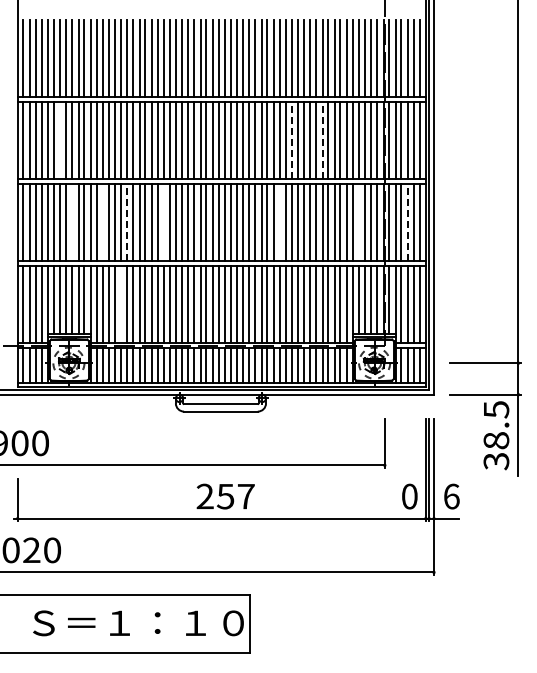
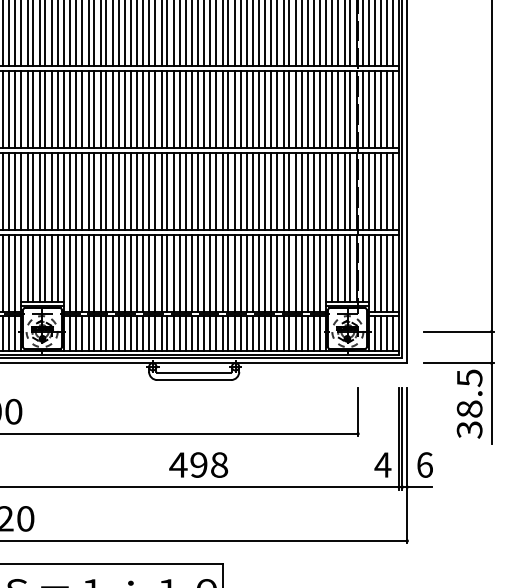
line: (60, 140) -> (33, 108), added
line: (291, 140) -> (264, 108), dashed -> solid
line: (322, 140) -> (295, 108), dashed -> solid
line: (72, 222) -> (45, 190), added
line: (103, 222) -> (76, 190), added
line: (127, 222) -> (100, 190), dashed -> solid
line: (164, 222) -> (137, 190), added
line: (279, 222) -> (252, 190), added
line: (359, 222) -> (332, 190), added
line: (407, 222) -> (380, 190), dashed -> solid
line: (120, 304) -> (93, 272), added
text: (224, 496) -> (197, 464), 257 -> 498
text: (409, 496) -> (382, 464), 0 -> 4

